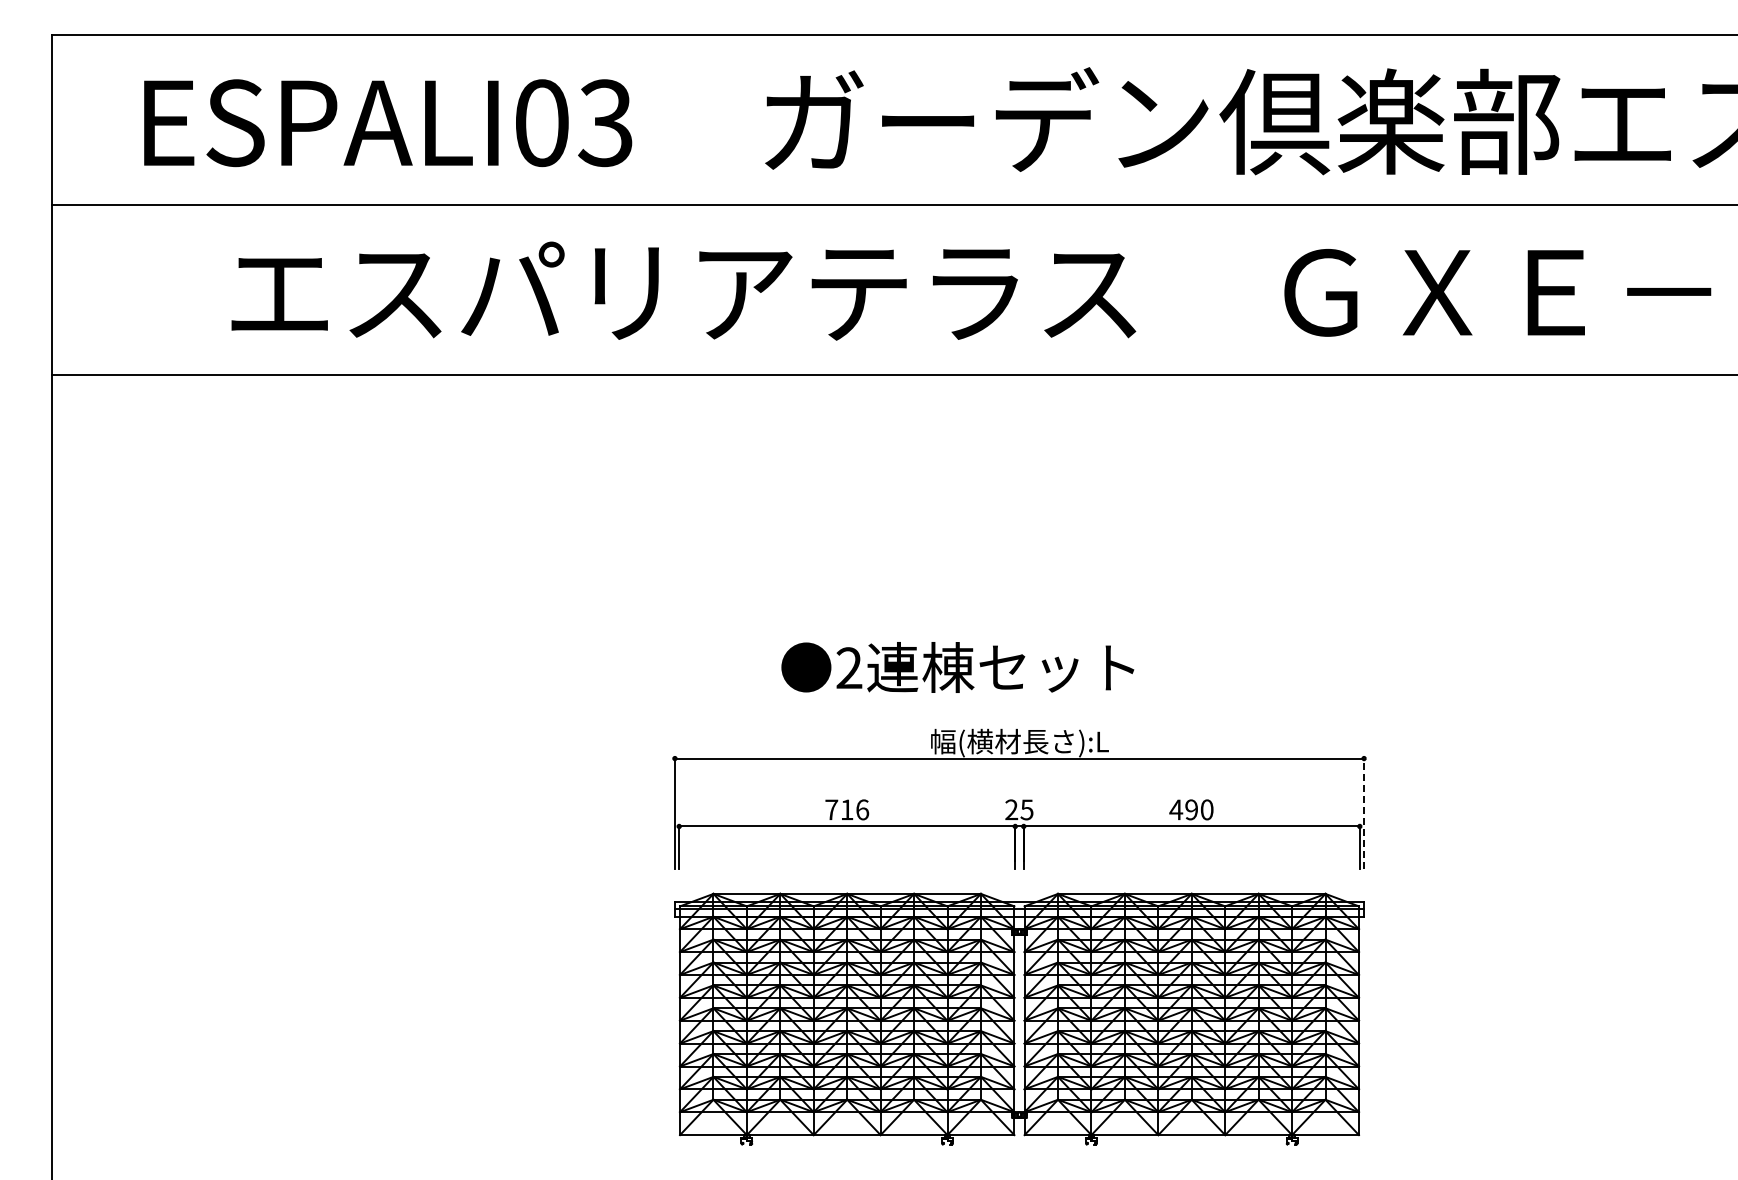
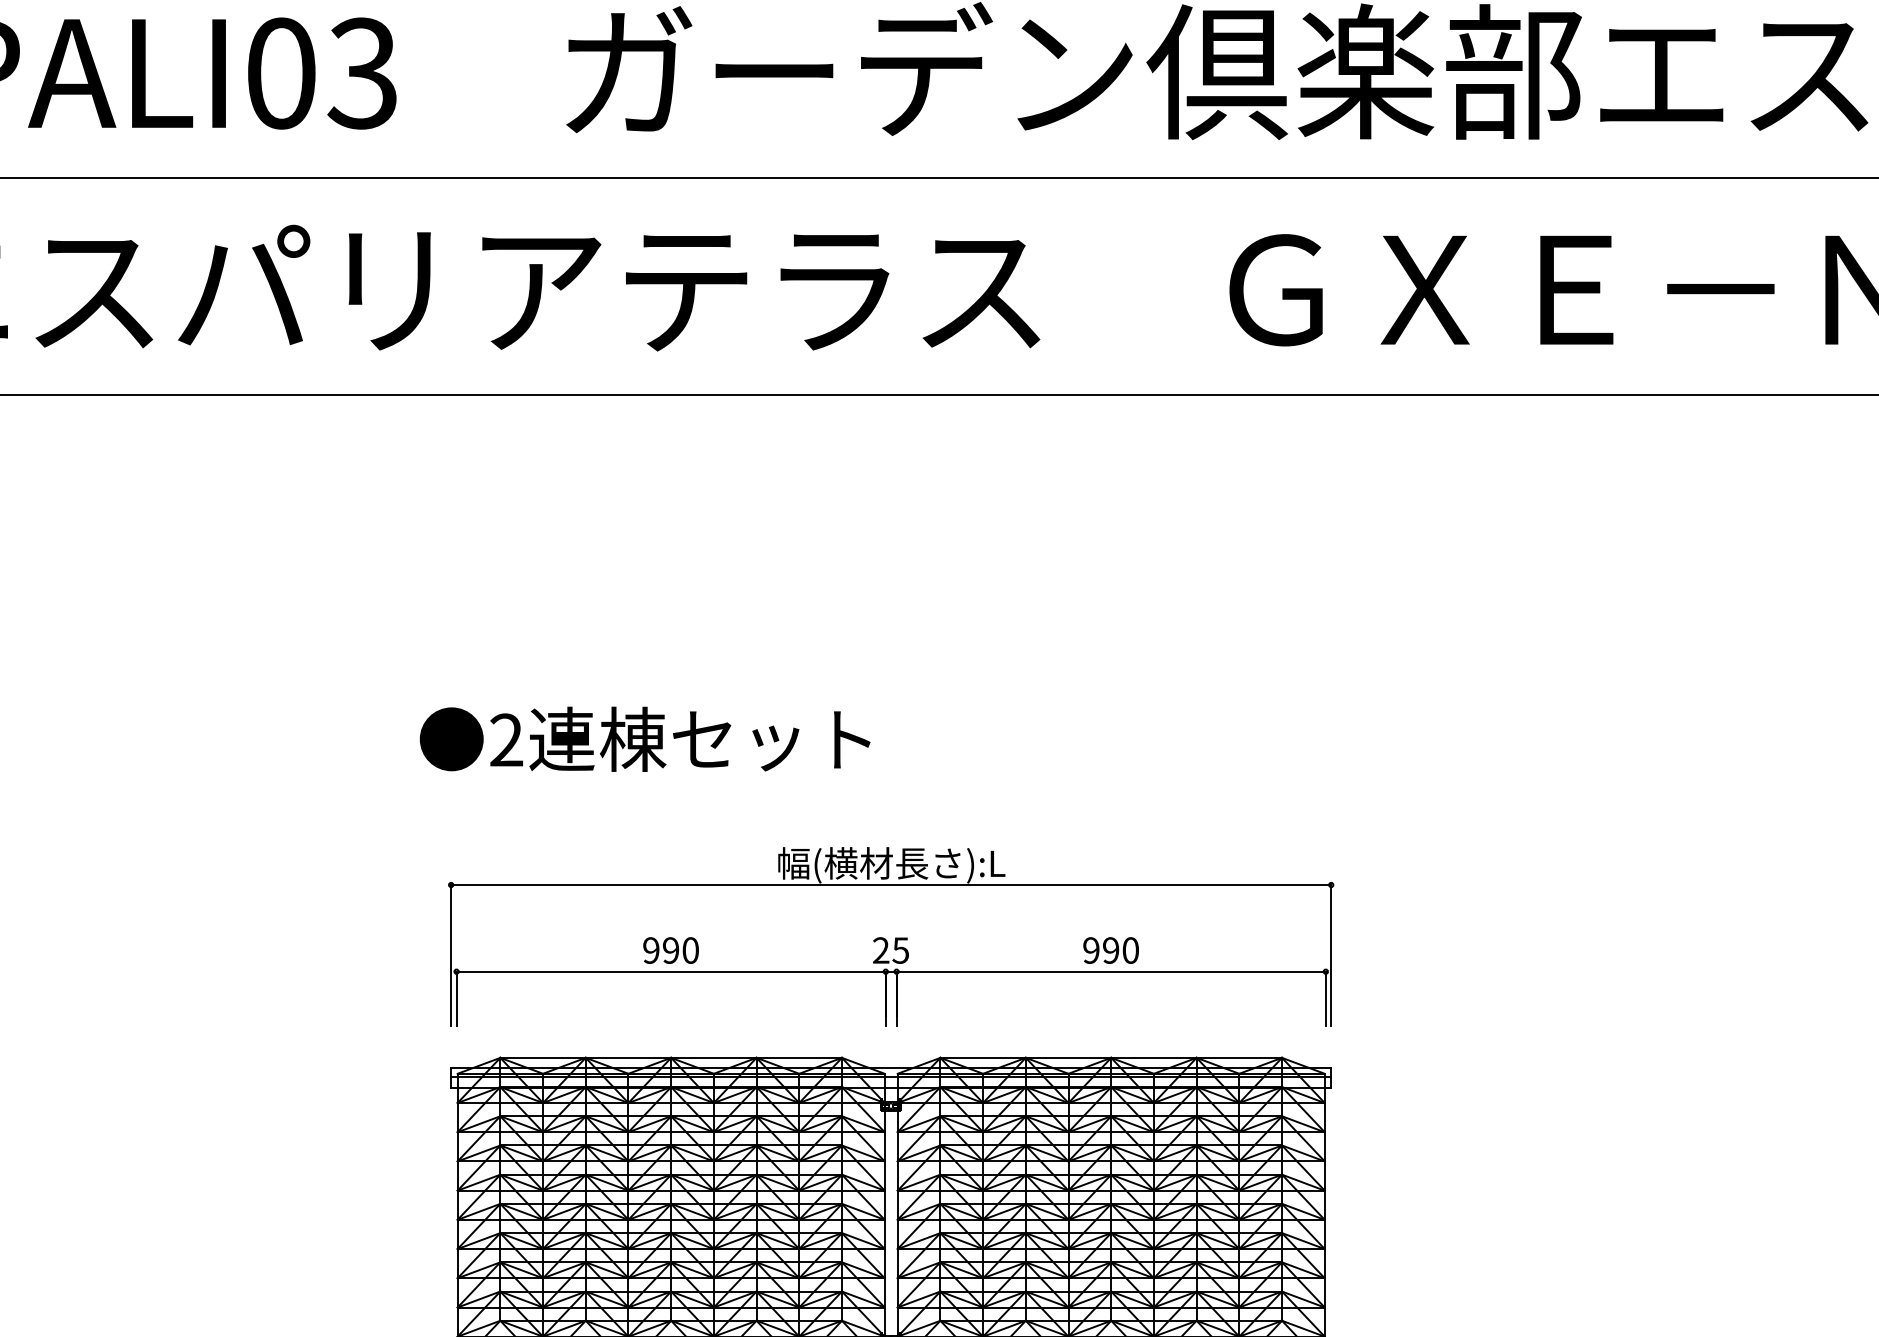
text: (957, 667) -> (644, 739), moved
text: (847, 809) -> (671, 950), 716 -> 990
text: (1176, 809) -> (1091, 950), 490 -> 990
line: (1364, 813) -> (1331, 955), dashed -> solid

